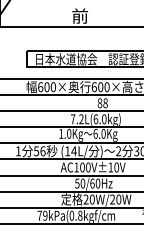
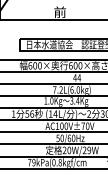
text: (102, 103) -> (76, 78), 88 -> 44
text: (99, 133) -> (74, 100), 6.0Kg -> 3.4Kg
text: (110, 167) -> (83, 126), AC100V±10V -> AC100V±70V
text: (118, 199) -> (89, 150), 20W/20W -> 20W/29W

